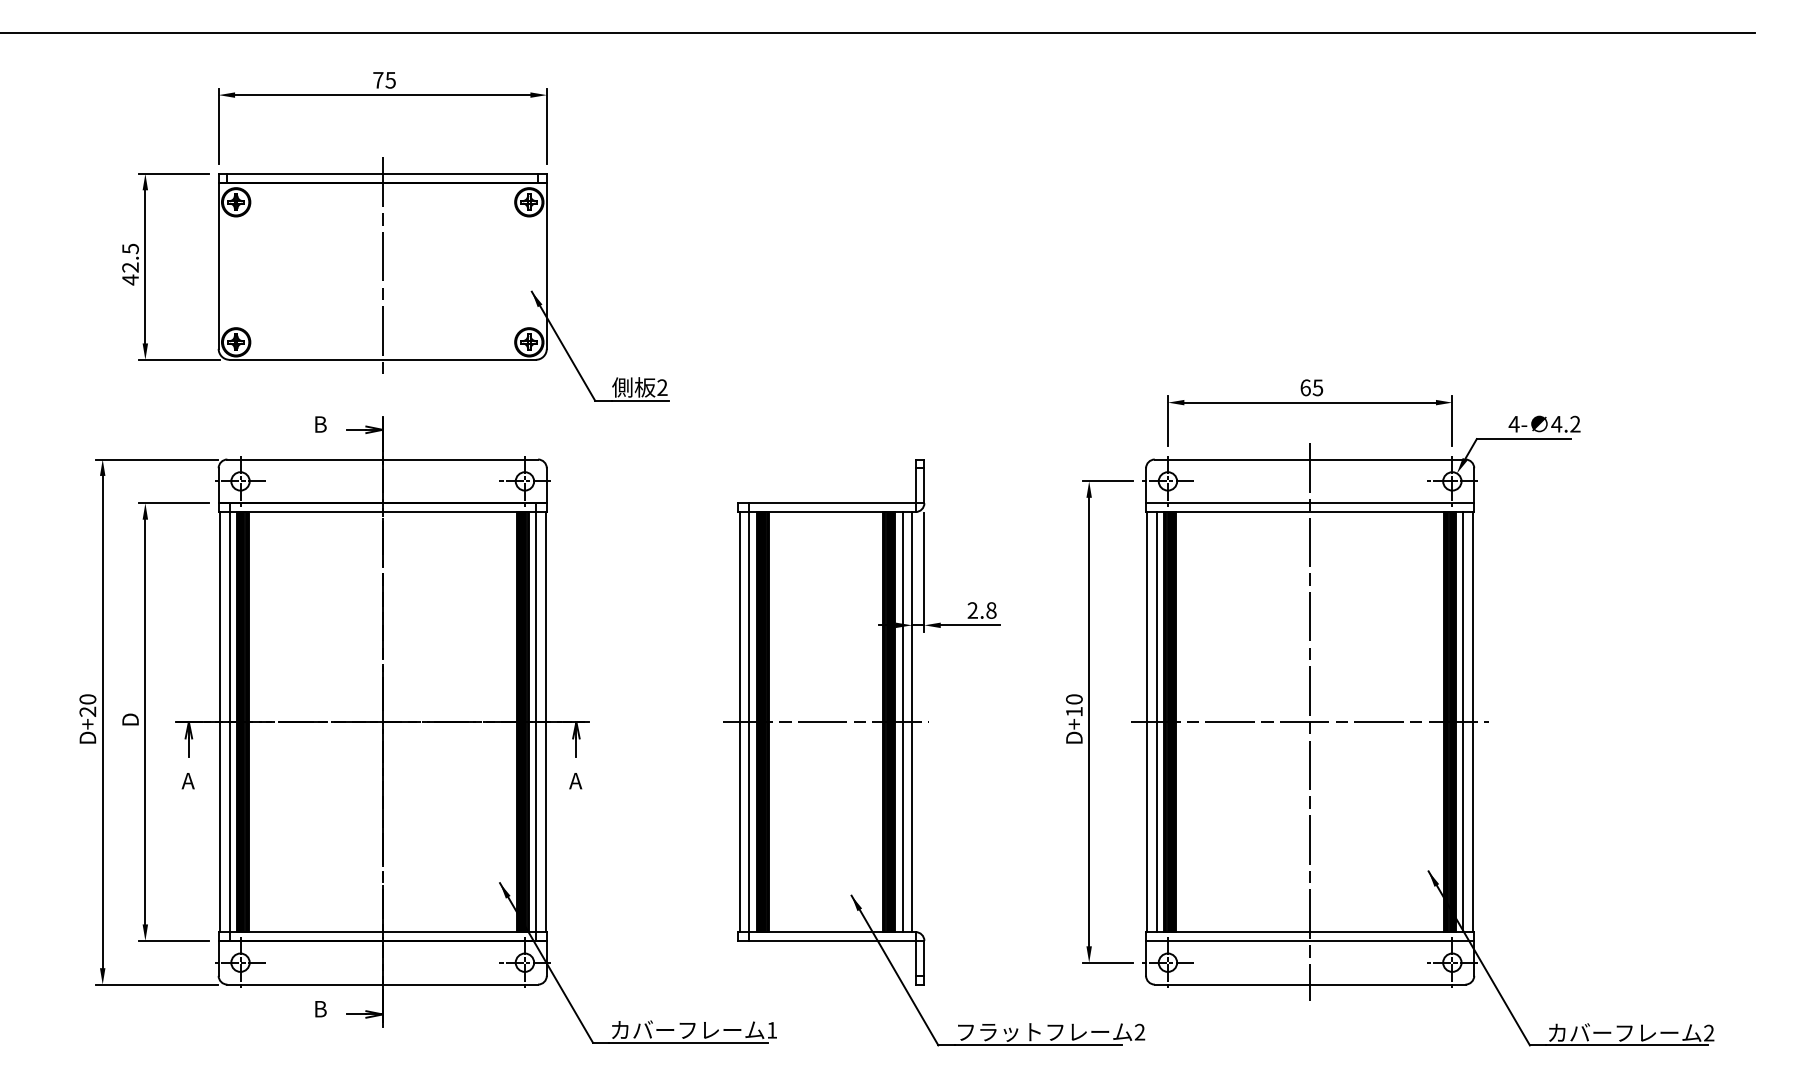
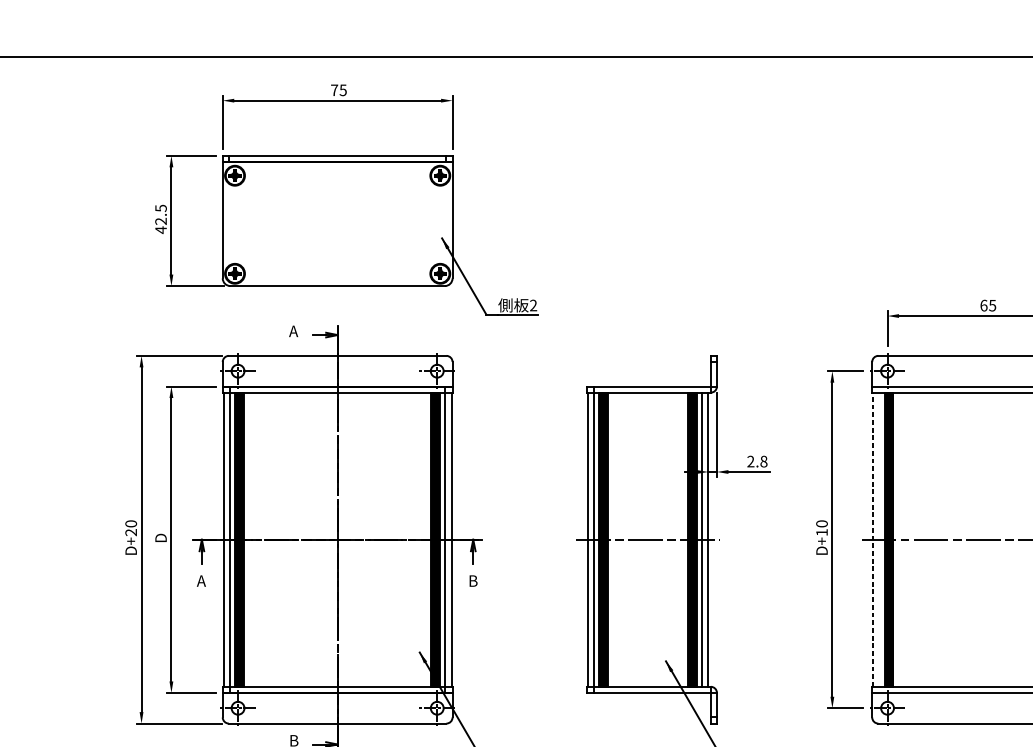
line: (382, 266) -> (337, 220), removed
text: (319, 424) -> (293, 331), B -> A
line: (1147, 721) -> (873, 539), solid -> dashed
line: (1157, 722) -> (880, 540), removed
line: (1310, 722) -> (987, 540), removed
text: (575, 781) -> (472, 581), A -> B

